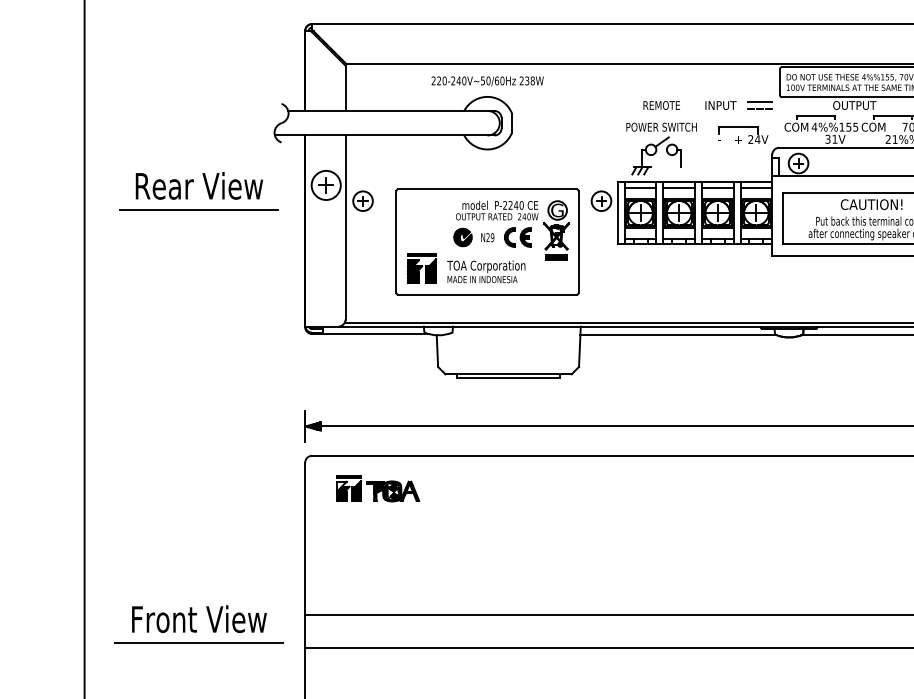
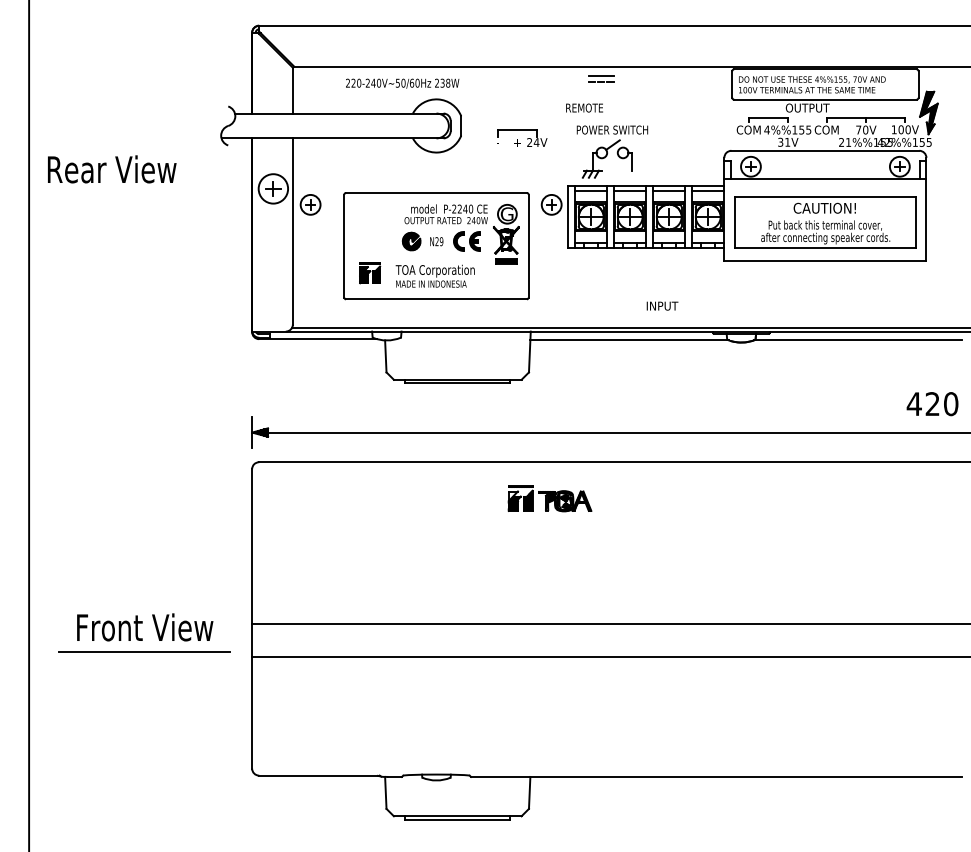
text: (487, 81) -> (402, 83), moved
text: (661, 104) -> (584, 107), moved
text: (720, 104) -> (662, 305), moved
part: (760, 104) -> (601, 78), moved
part: (743, 134) -> (522, 137), moved
text: (199, 186) -> (112, 169), moved
line: (198, 209) -> (144, 213), removed
part: (421, 268) -> (369, 272), size x0.7
part: (377, 488) -> (549, 498), moved

